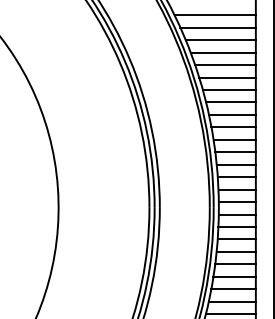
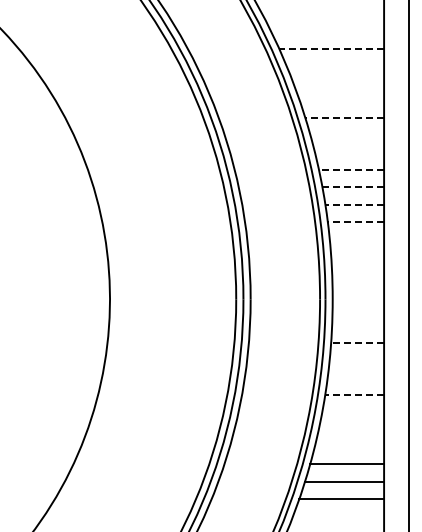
line: (215, 15) -> (327, 31), removed
line: (218, 27) -> (331, 48), solid -> dashed
line: (220, 40) -> (335, 66), removed
line: (223, 52) -> (338, 83), removed
line: (225, 64) -> (341, 100), removed
line: (227, 77) -> (344, 118), solid -> dashed
line: (229, 89) -> (347, 135), removed
line: (230, 102) -> (349, 152), removed
line: (232, 115) -> (351, 170), solid -> dashed
line: (233, 127) -> (353, 187), solid -> dashed
line: (234, 139) -> (354, 204), solid -> dashed
line: (235, 152) -> (355, 222), solid -> dashed
line: (235, 164) -> (356, 239), removed
line: (236, 177) -> (357, 256), removed
line: (237, 189) -> (358, 274), removed
line: (237, 202) -> (358, 291), removed
line: (237, 214) -> (358, 308), removed
line: (237, 226) -> (358, 325), removed
line: (236, 239) -> (357, 343), solid -> dashed
line: (235, 251) -> (356, 360), removed
line: (235, 264) -> (355, 377), removed
line: (234, 277) -> (354, 395), solid -> dashed
line: (233, 289) -> (353, 412), removed
line: (232, 301) -> (351, 429), removed
line: (230, 314) -> (349, 447), removed

